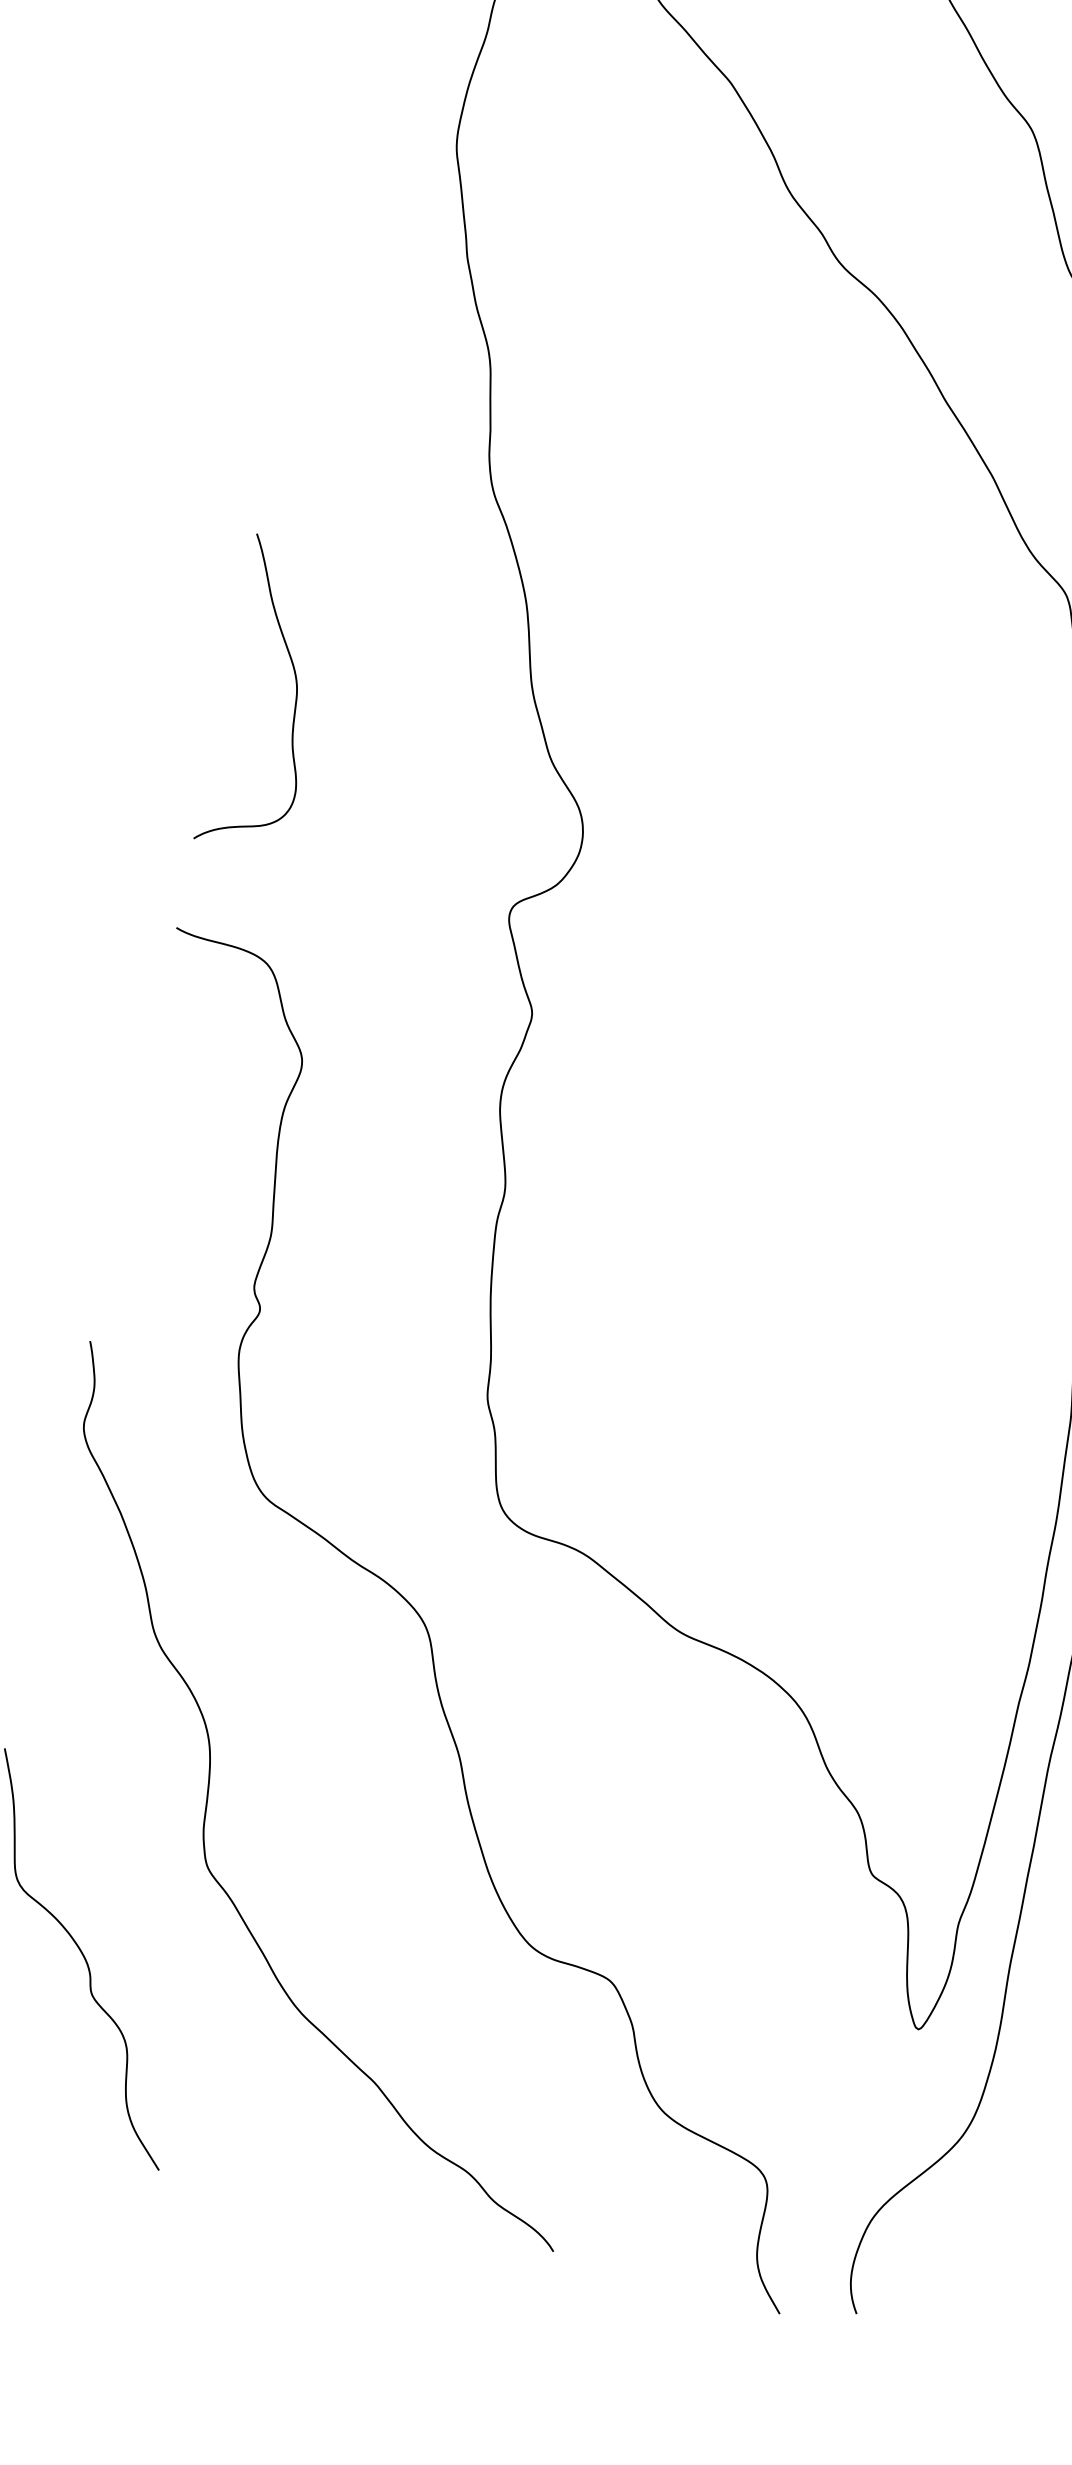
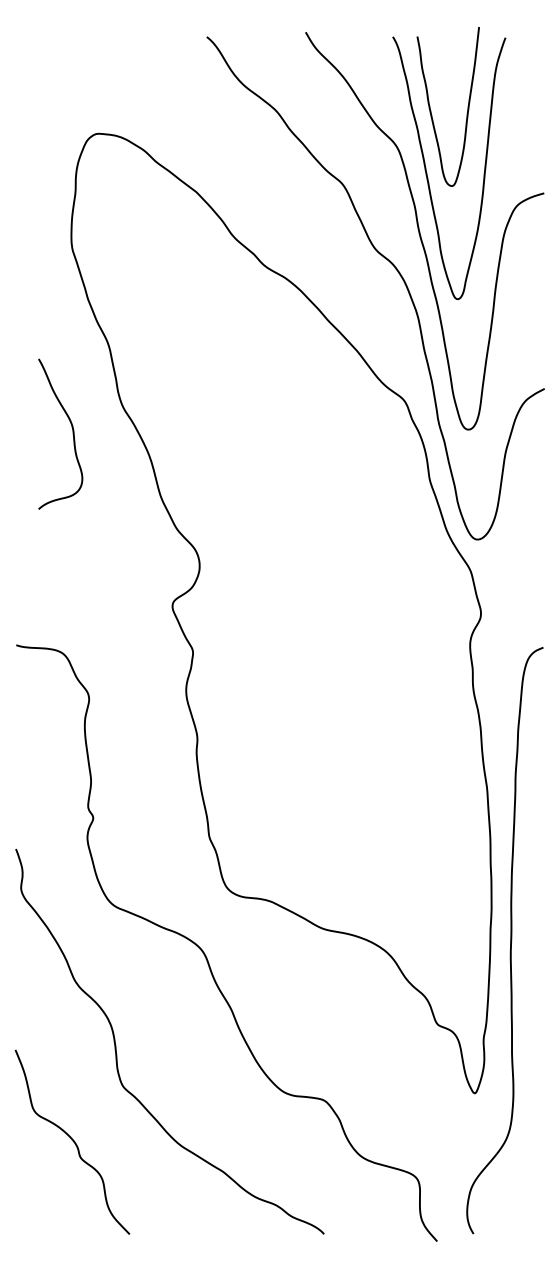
curve: (294, 698) -> (72, 433), moved

